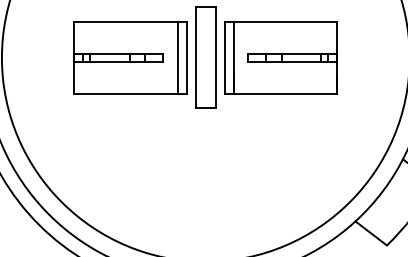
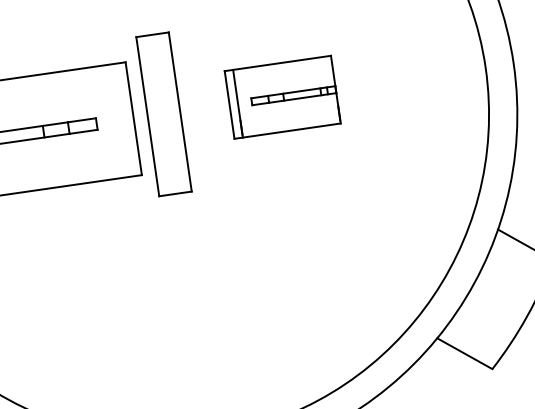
line: (177, 57) -> (119, 120), removed
part: (280, 57) -> (281, 96), size x0.6

